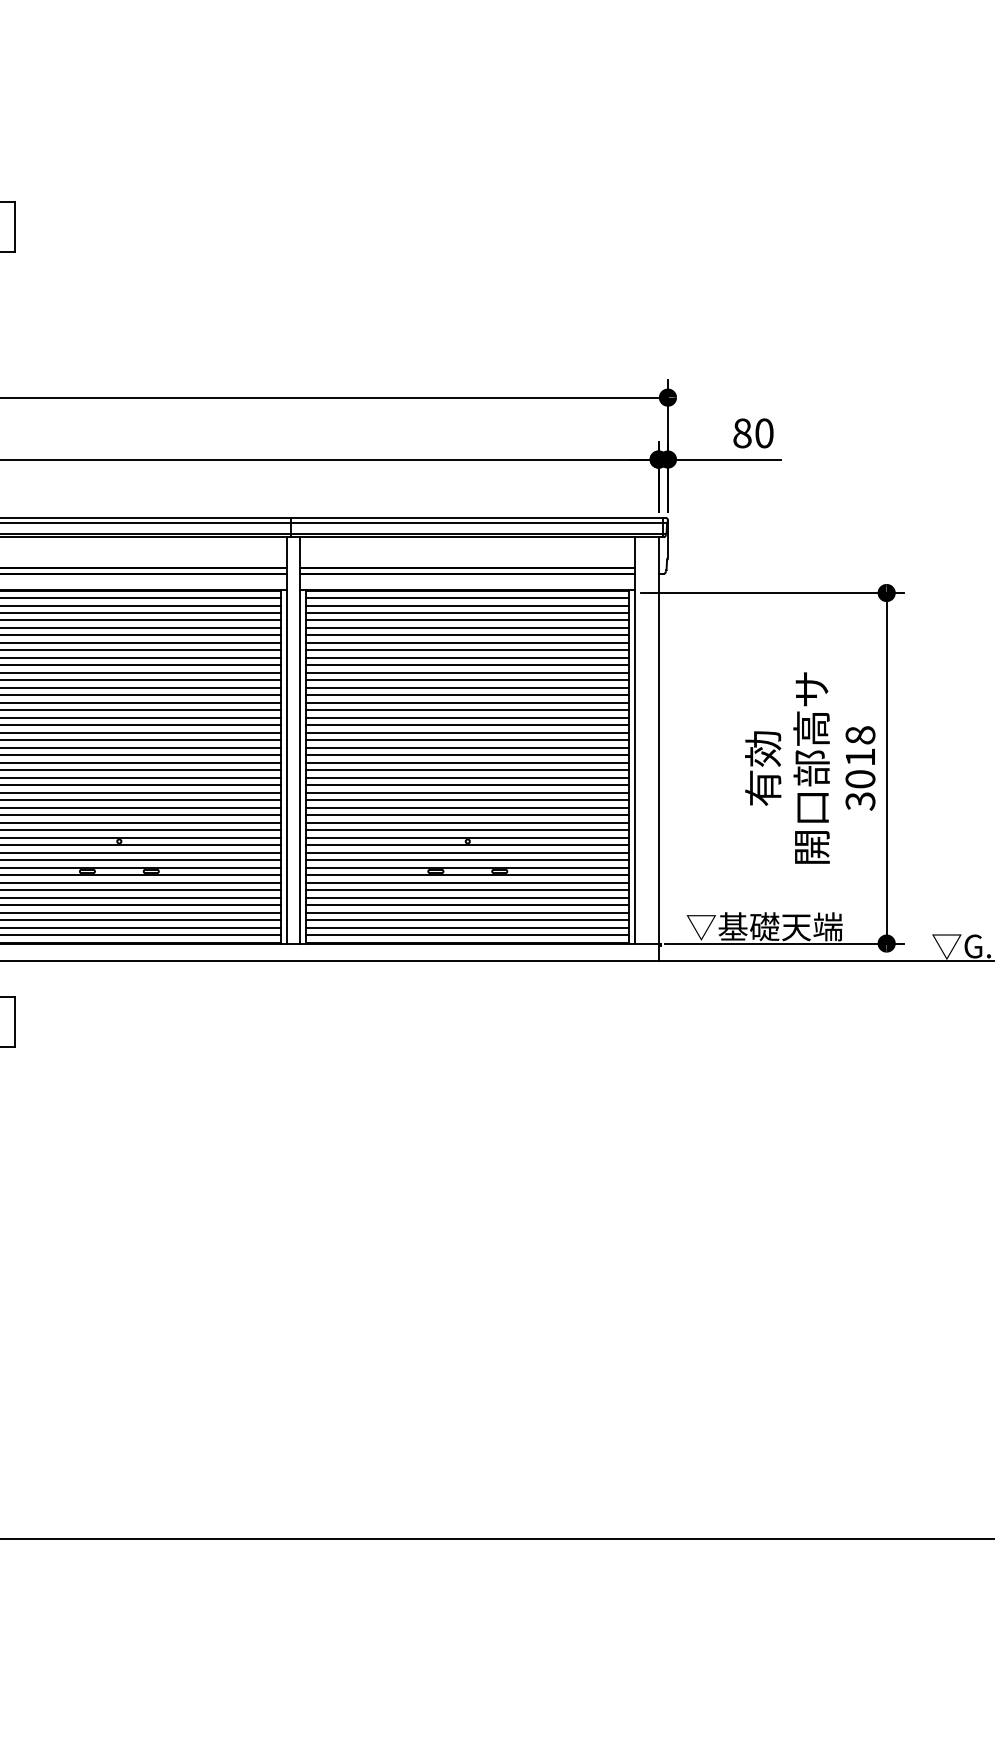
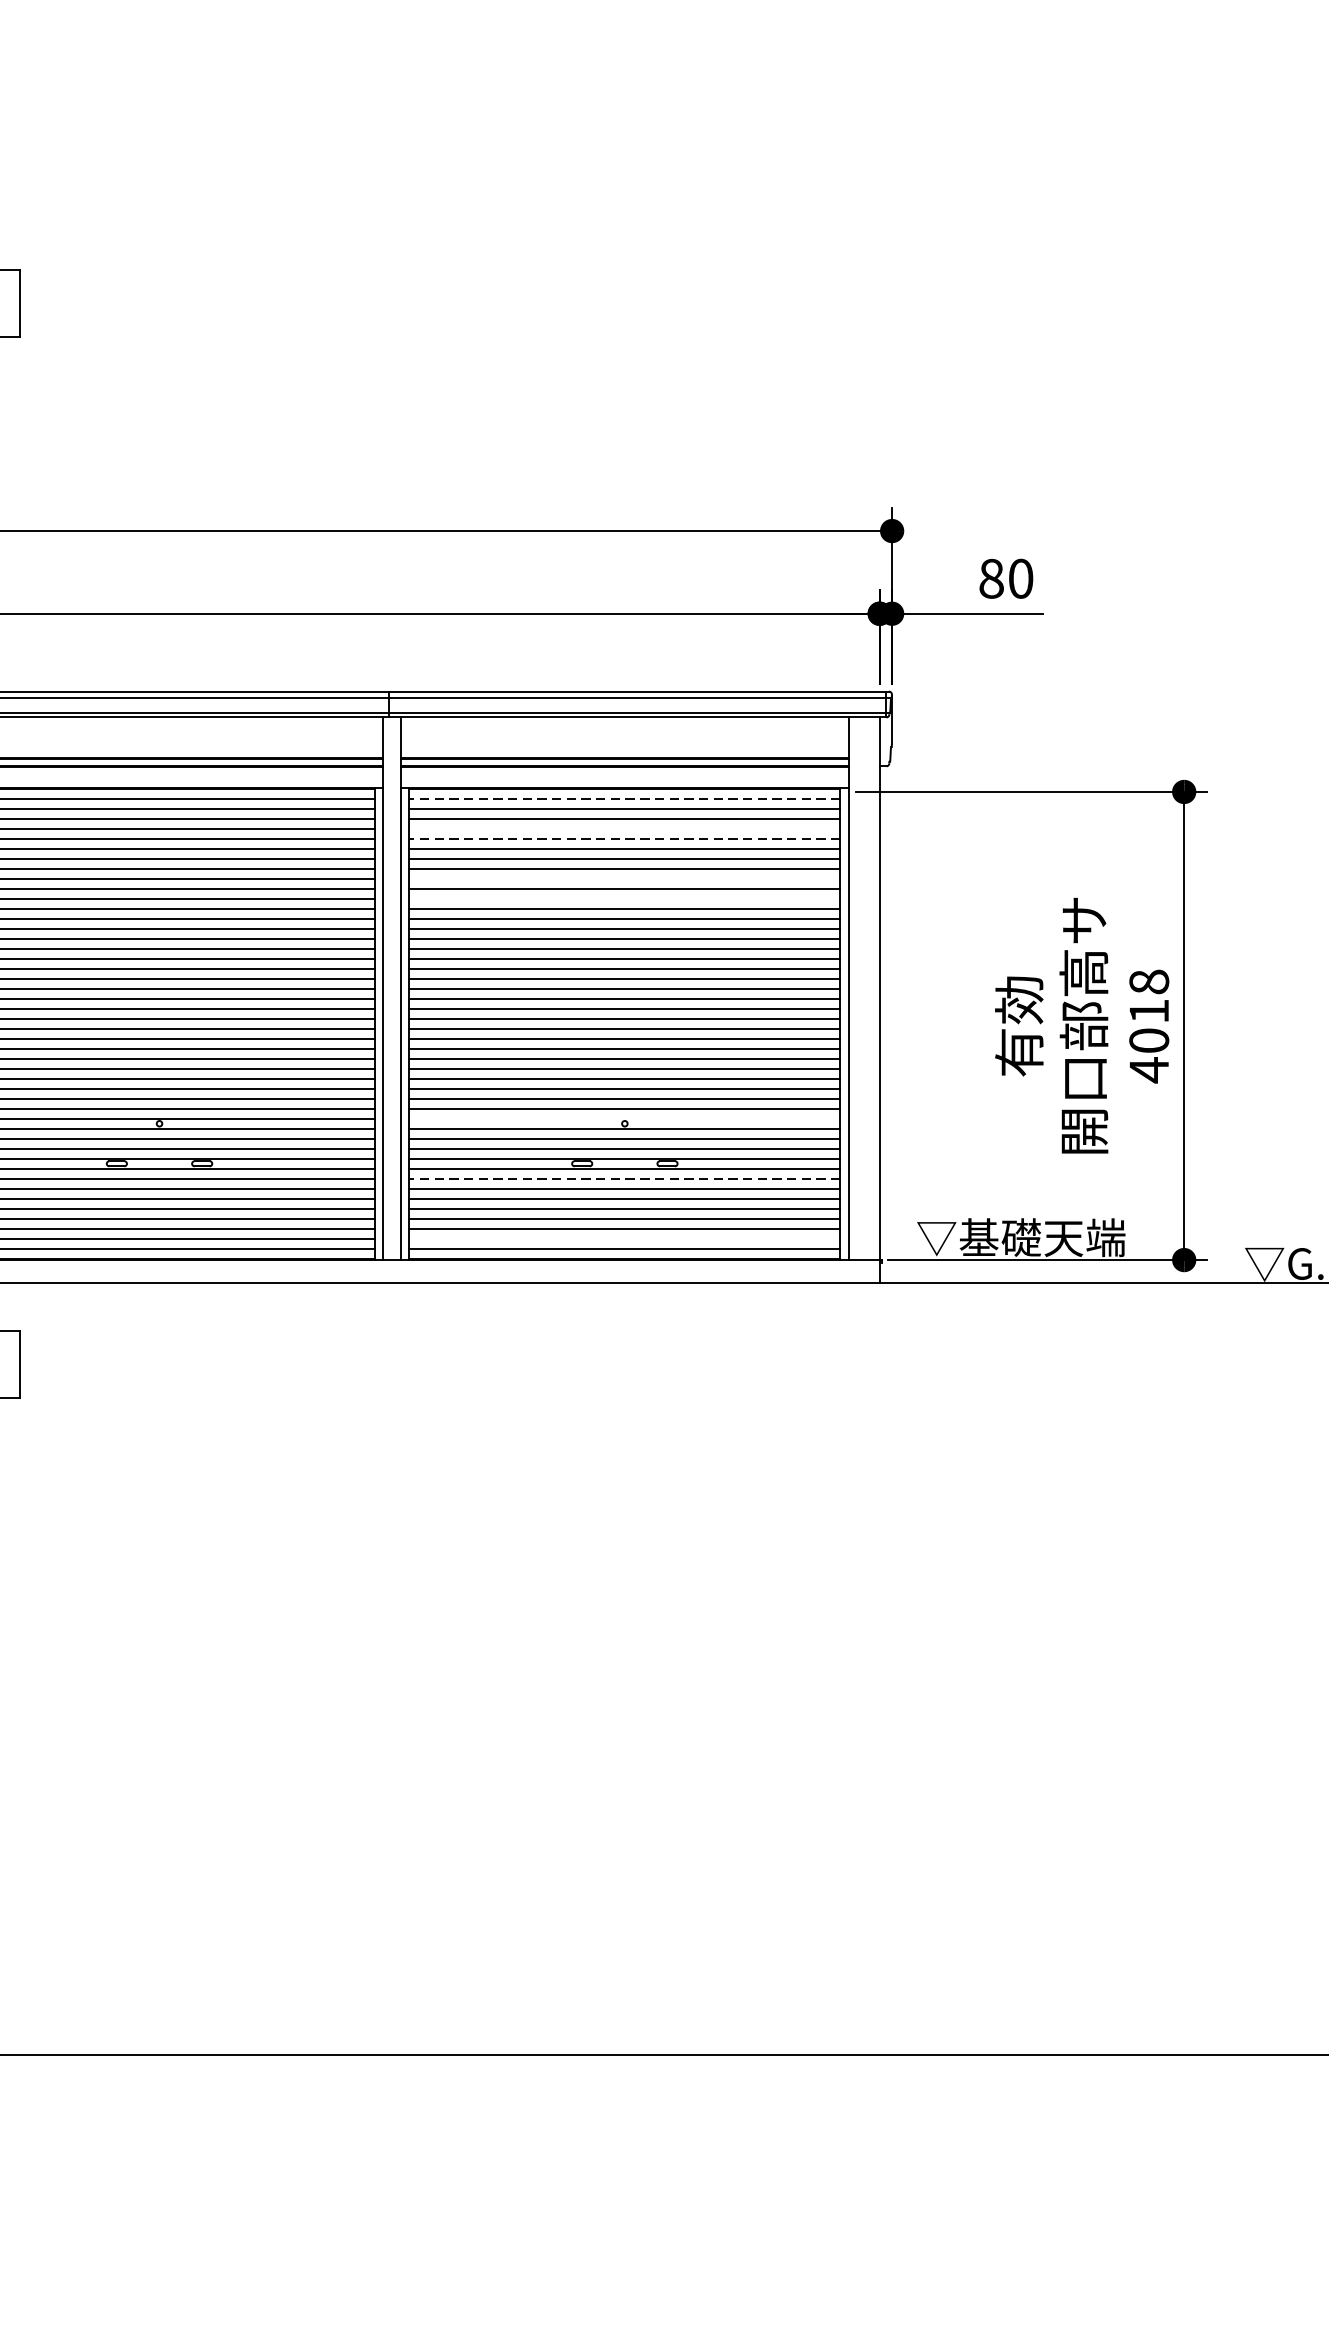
line: (467, 598) -> (624, 799), solid -> dashed
line: (467, 620) -> (624, 828), removed
line: (467, 627) -> (624, 837), solid -> dashed
line: (467, 657) -> (624, 878), removed
line: (467, 672) -> (624, 898), removed
text: (860, 801) -> (1149, 1070), 3018 -> 4018
line: (467, 837) -> (624, 1118), removed
line: (467, 882) -> (624, 1178), solid -> dashed
line: (467, 927) -> (624, 1238), removed

